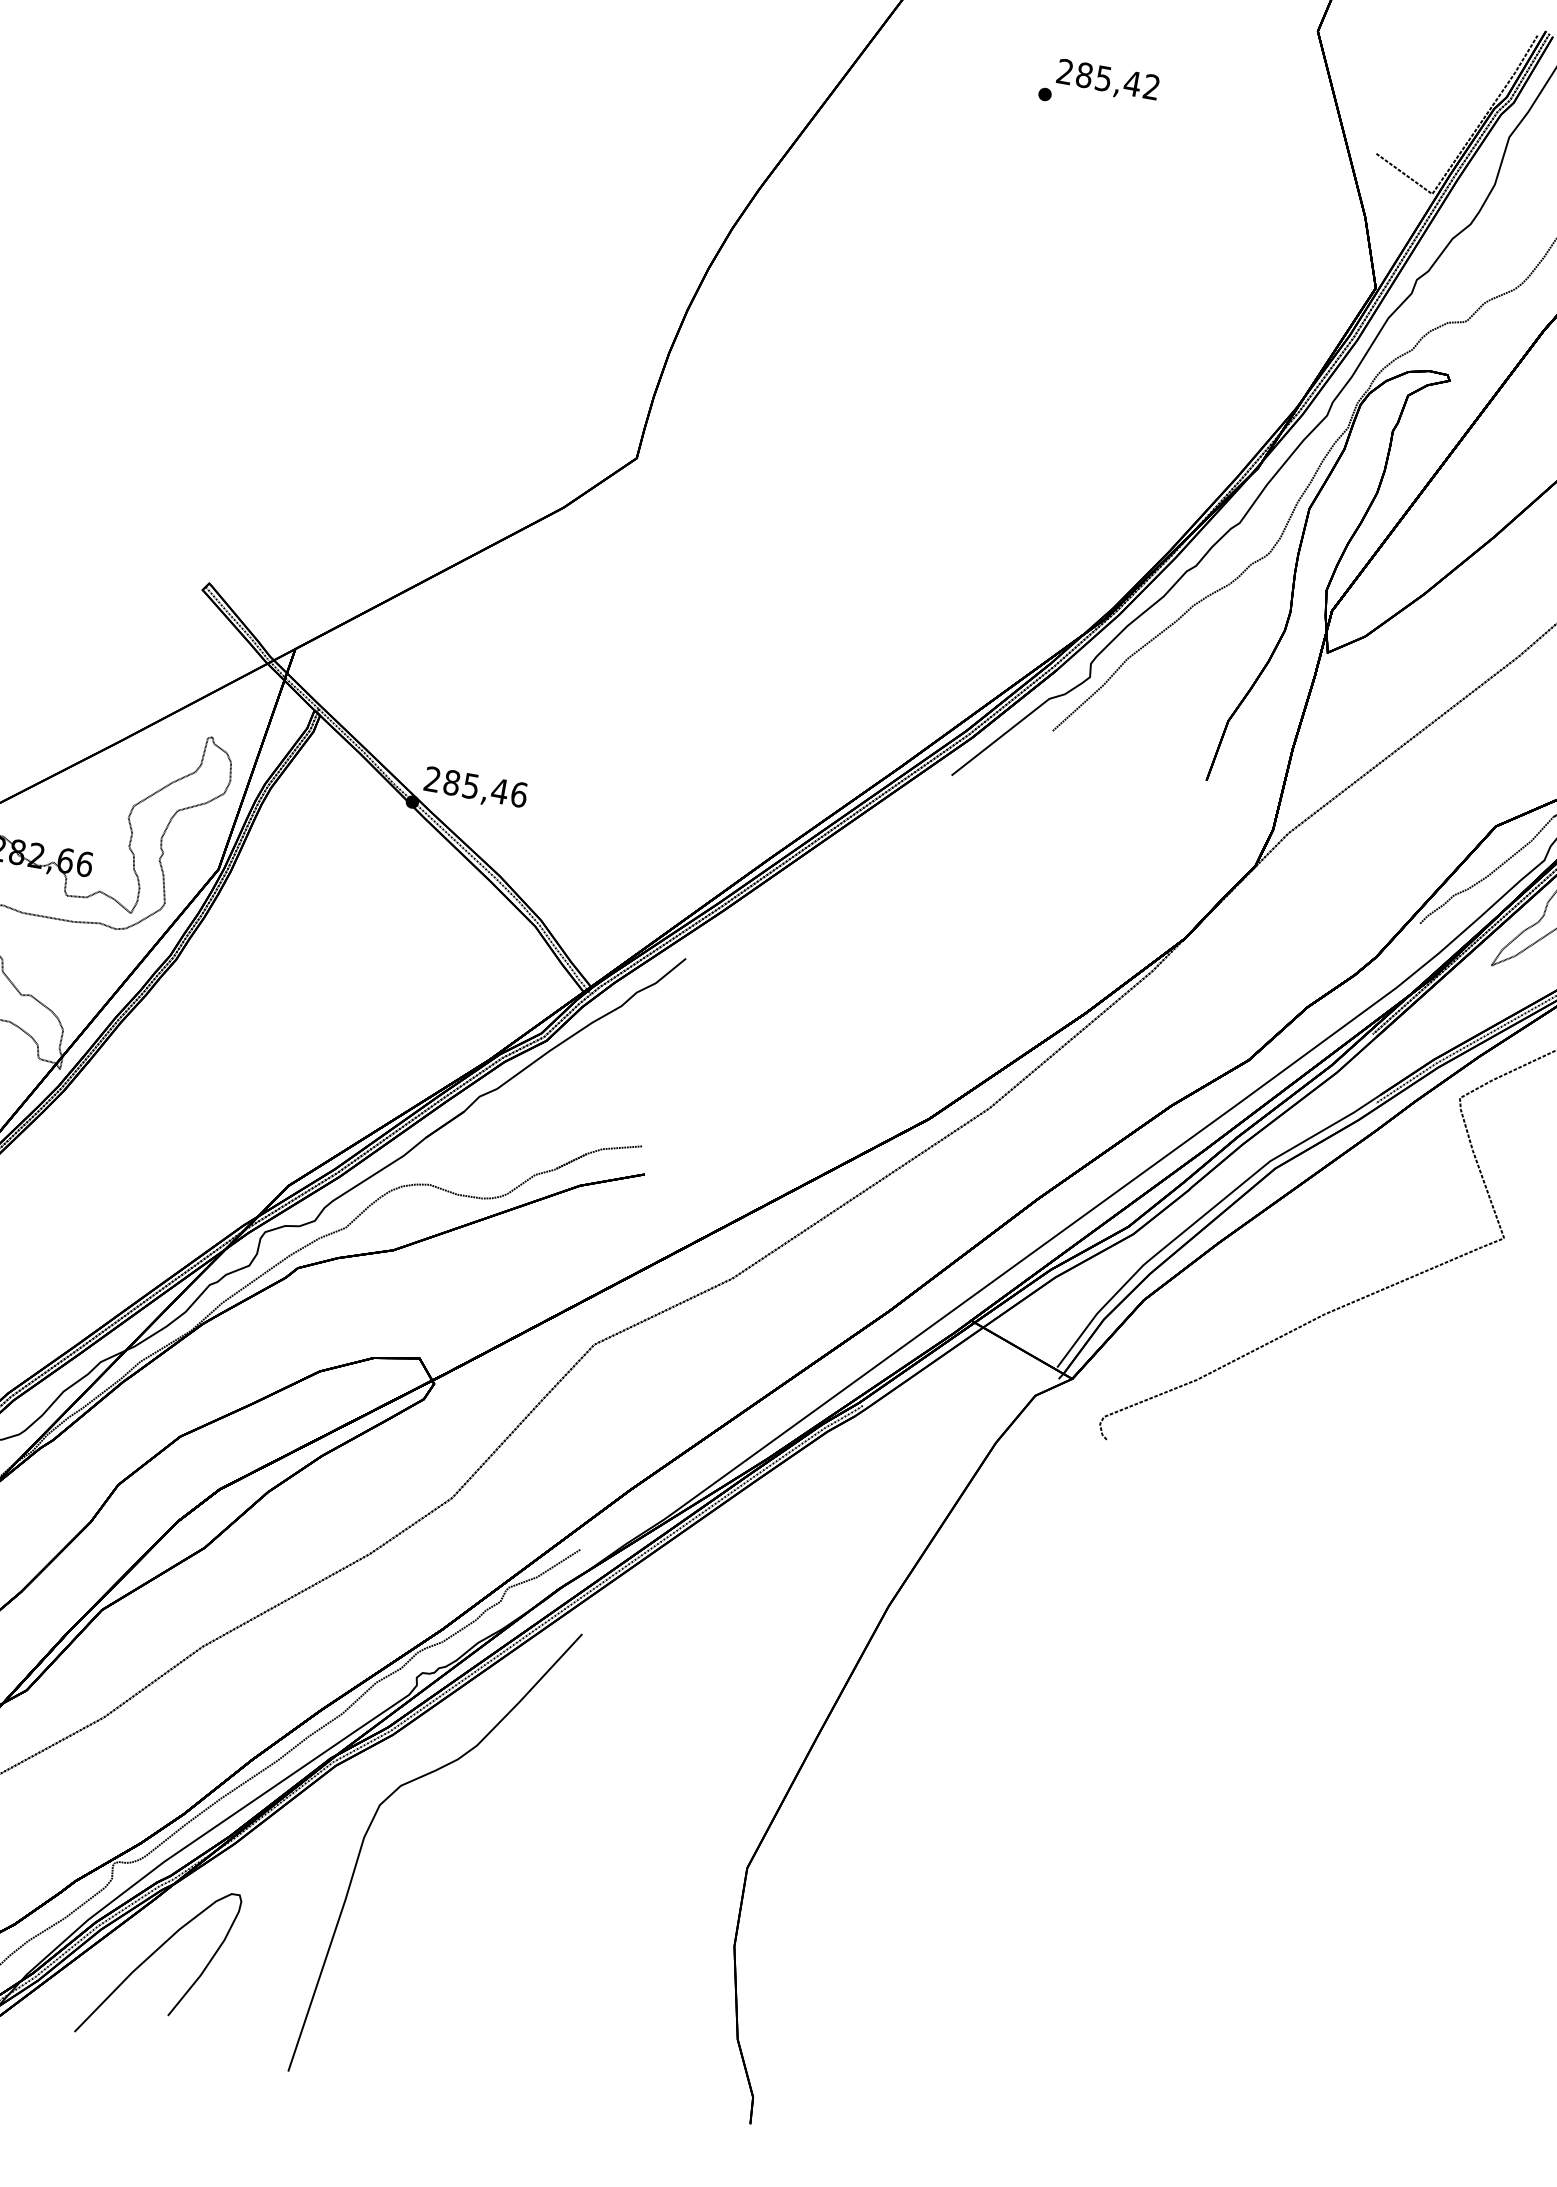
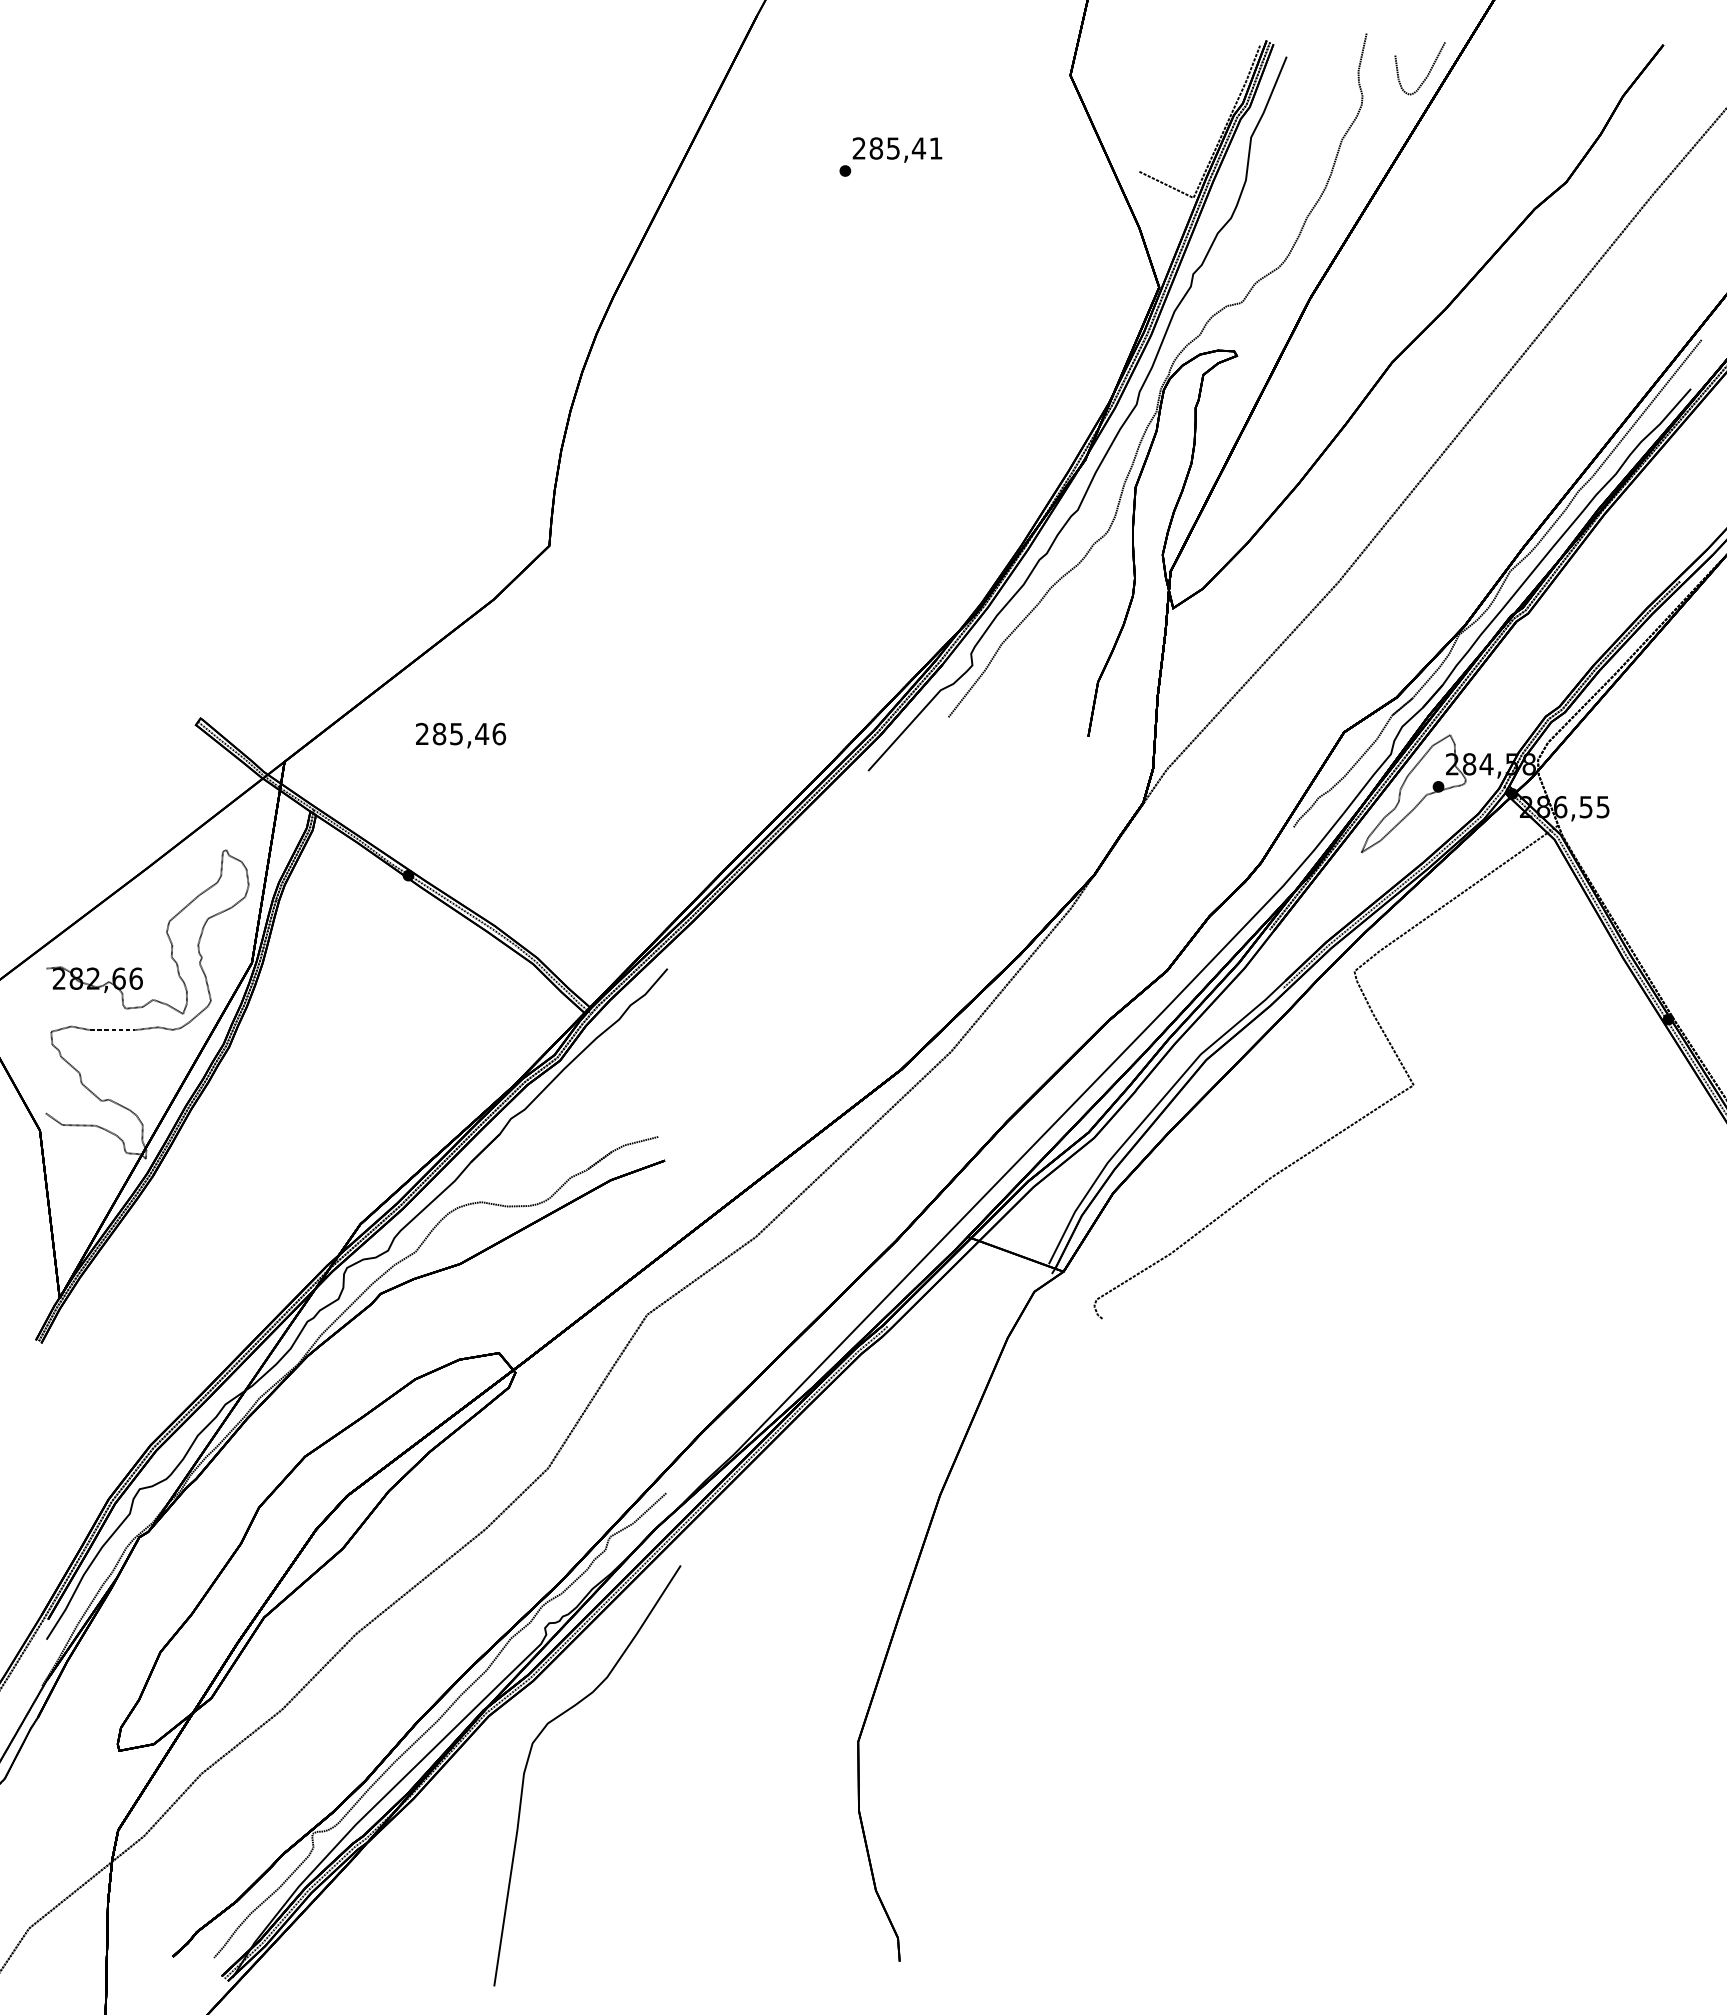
text: (1151, 87) -> (935, 148), 285,42 -> 285,41
text: (476, 788) -> (461, 735), moved
curve: (150, 1957) -> (358, 1909), removed

